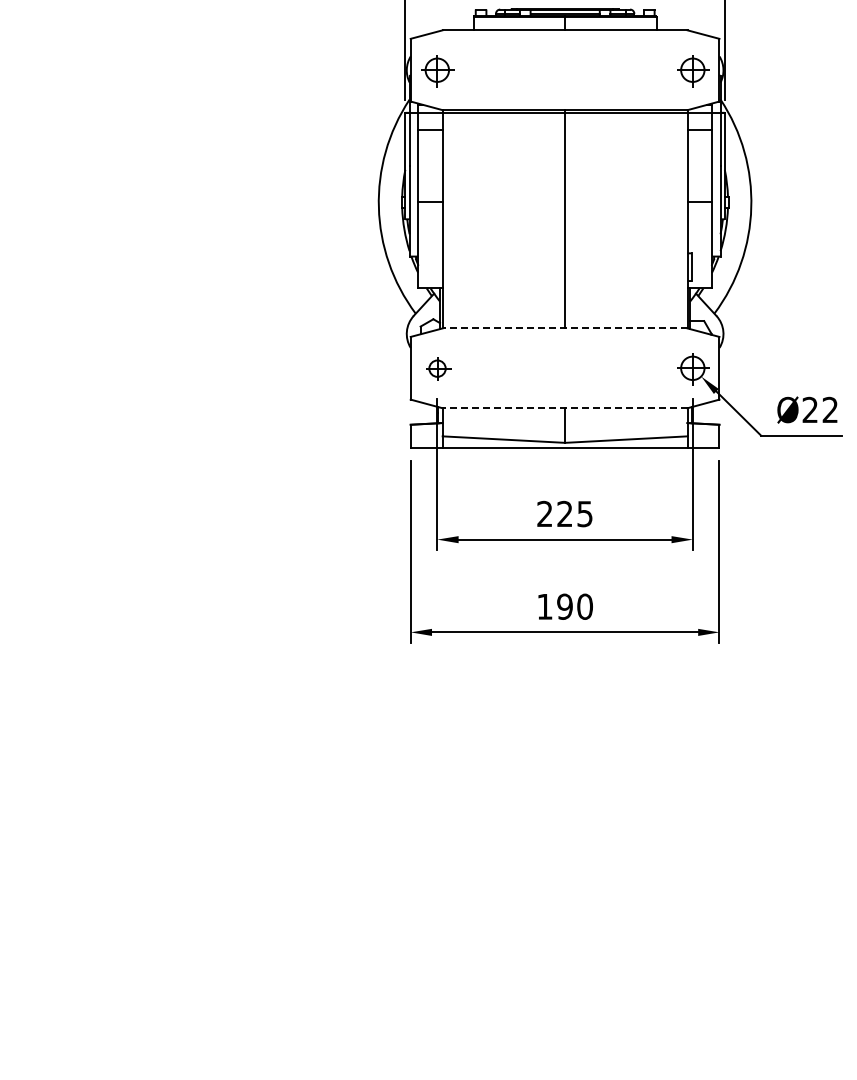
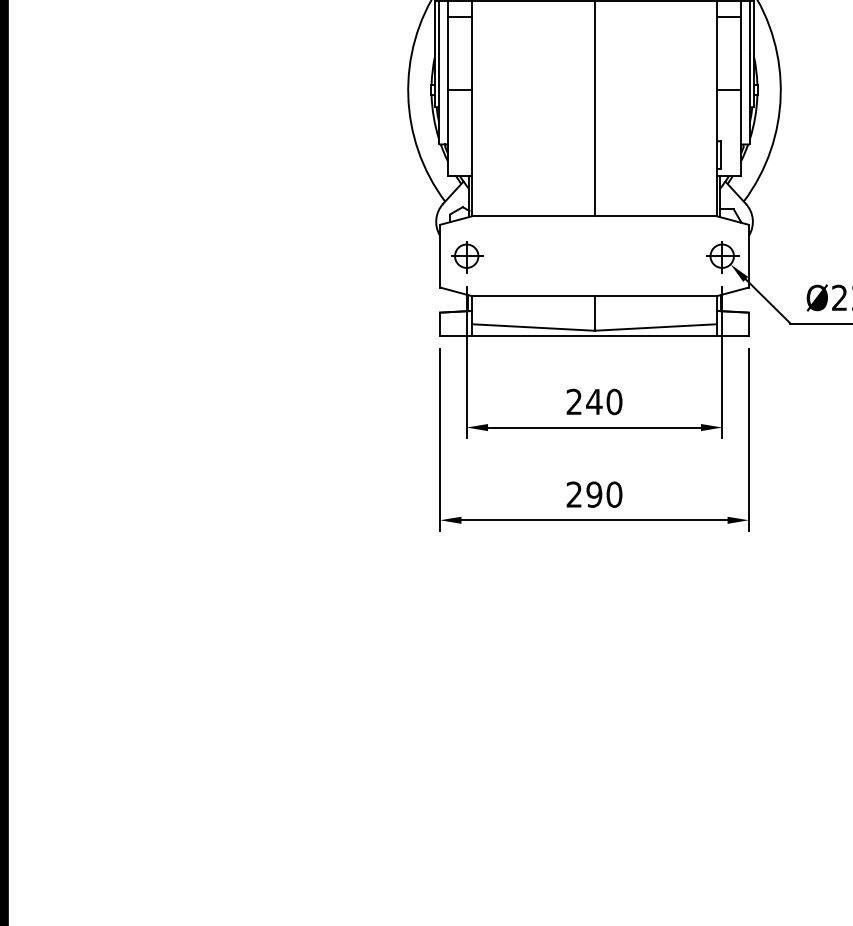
line: (564, 328) -> (593, 216), dashed -> solid
part: (437, 369) -> (466, 257), size x1.43
line: (564, 408) -> (593, 296), dashed -> solid
text: (574, 513) -> (603, 401), 225 -> 240
text: (544, 606) -> (573, 494), 190 -> 290

